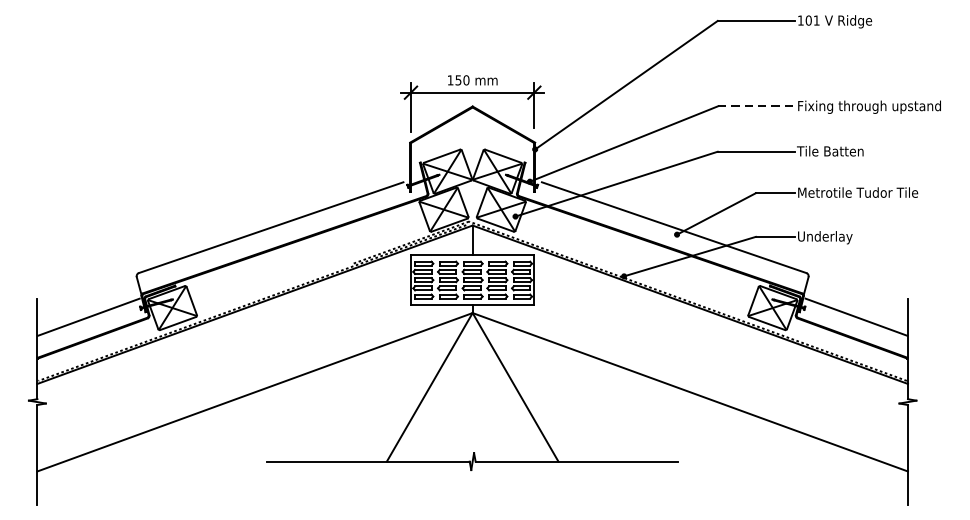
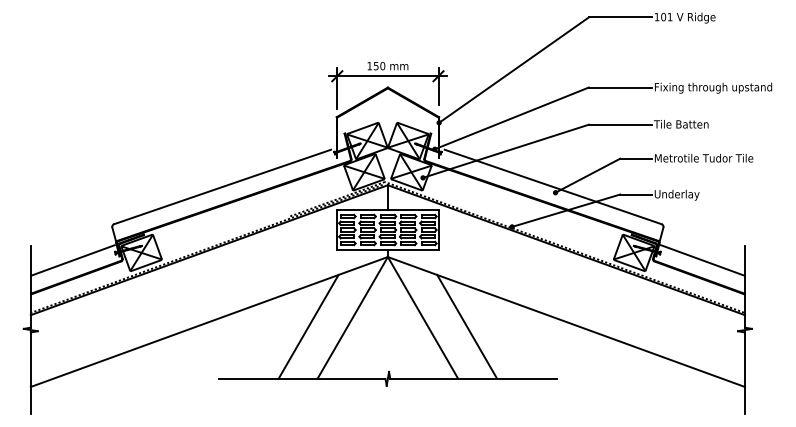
line: (756, 106) -> (620, 87), dashed -> solid
line: (375, 397) -> (308, 326), added
line: (569, 397) -> (467, 326), added

